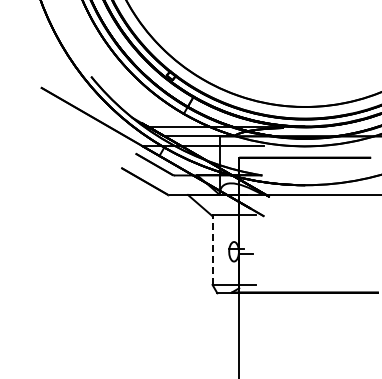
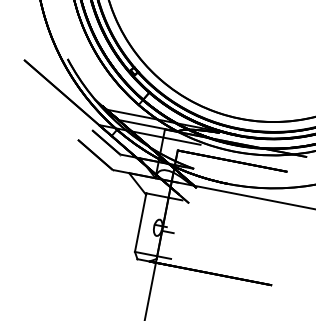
line: (212, 249) -> (140, 222), dashed -> solid

